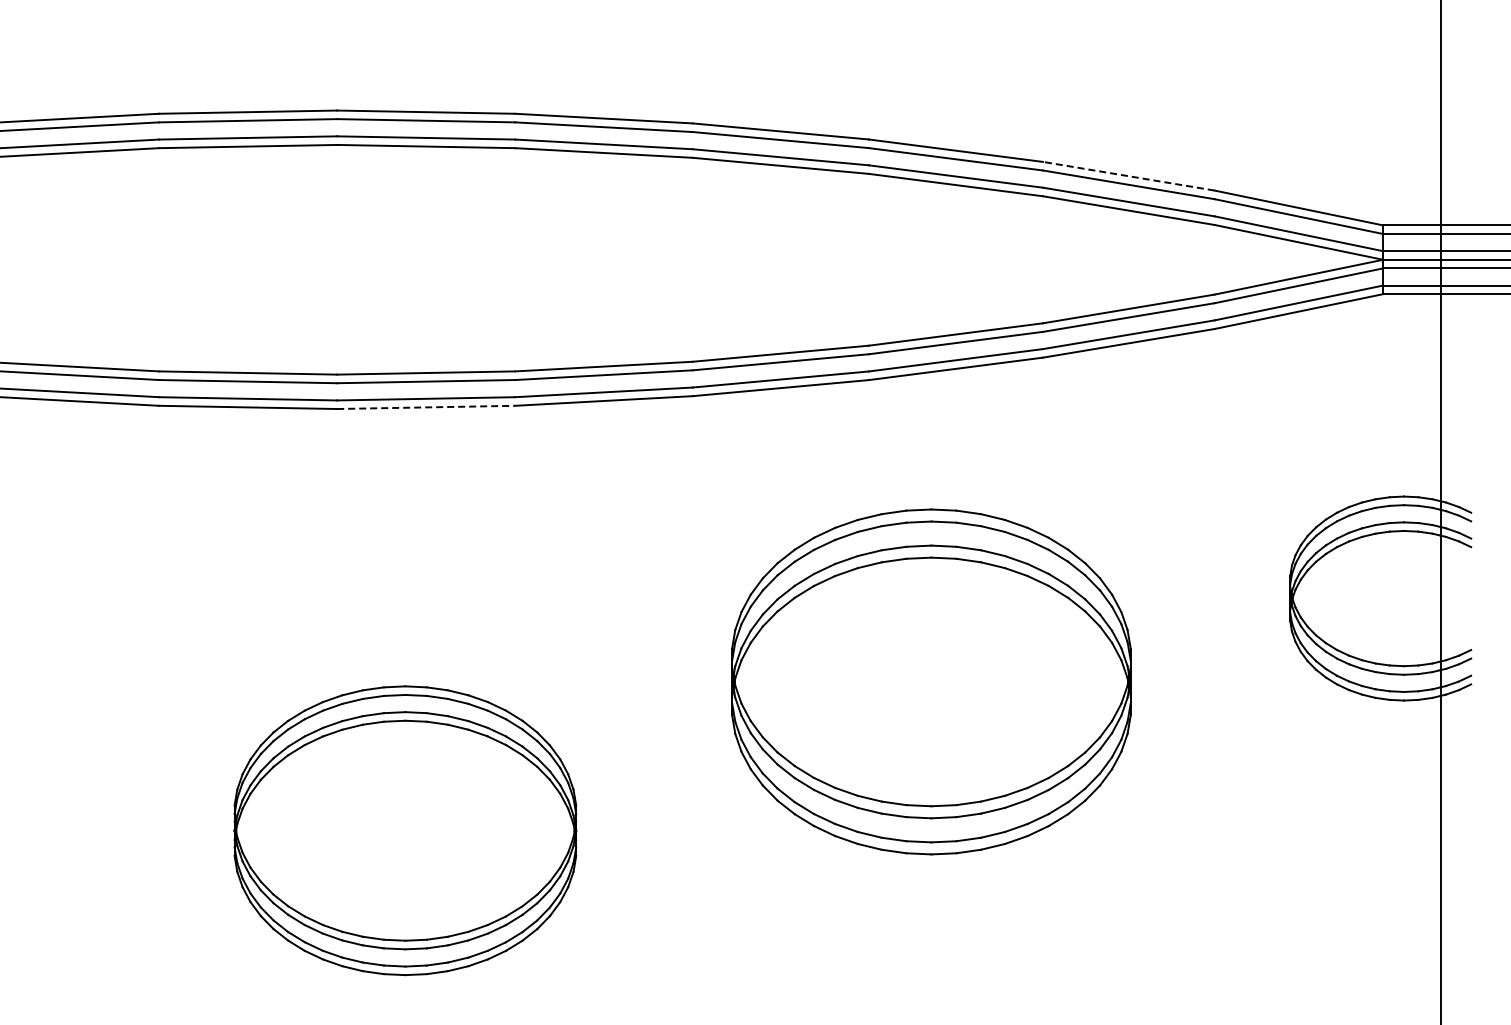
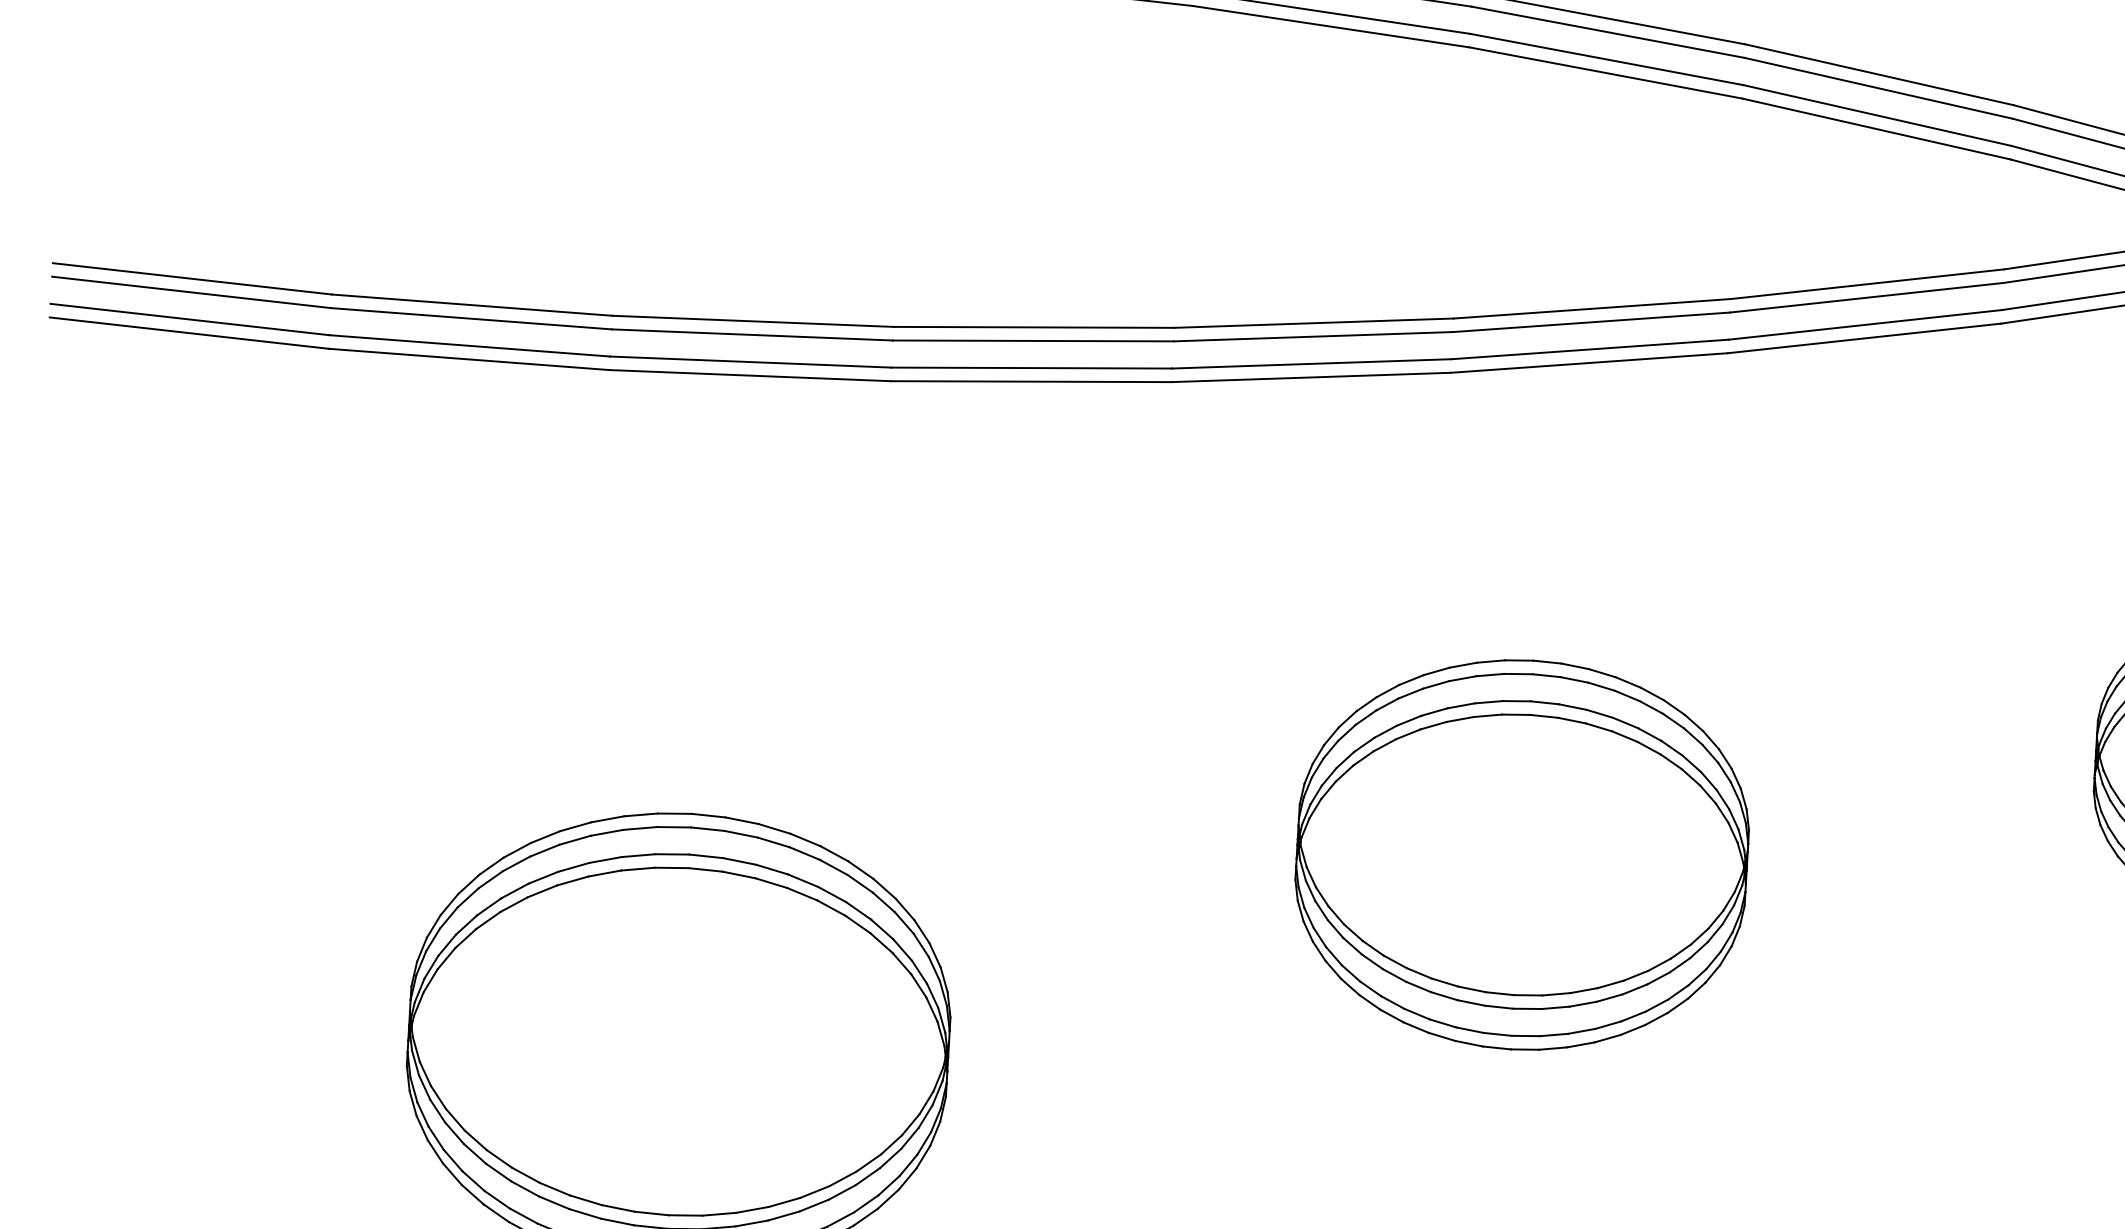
line: (1128, 176) -> (1879, 75), dashed -> solid
line: (426, 407) -> (750, 375), dashed -> solid
part: (931, 682) -> (1522, 855), size x0.71

